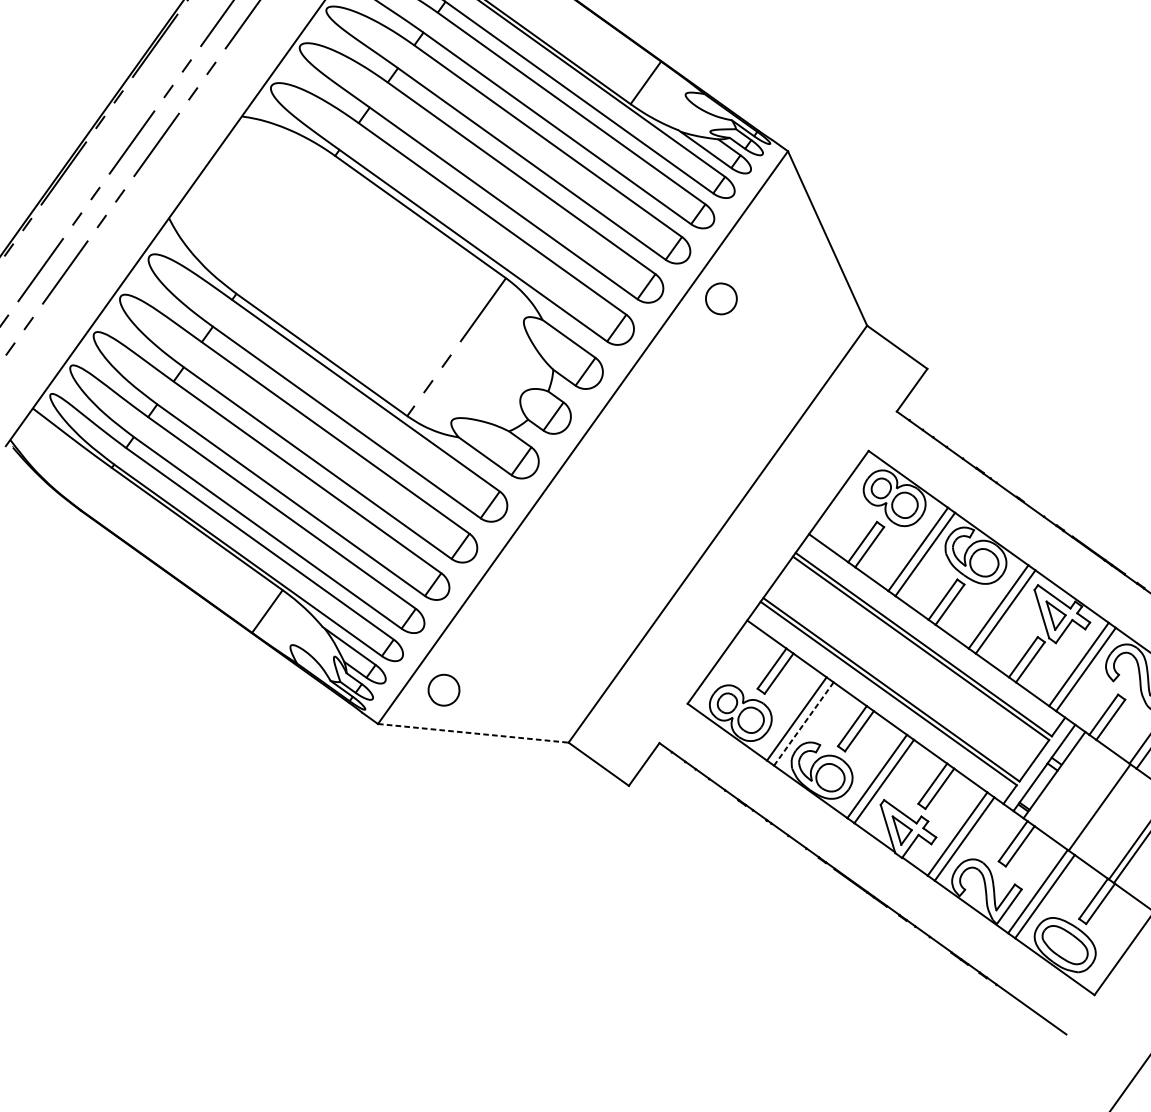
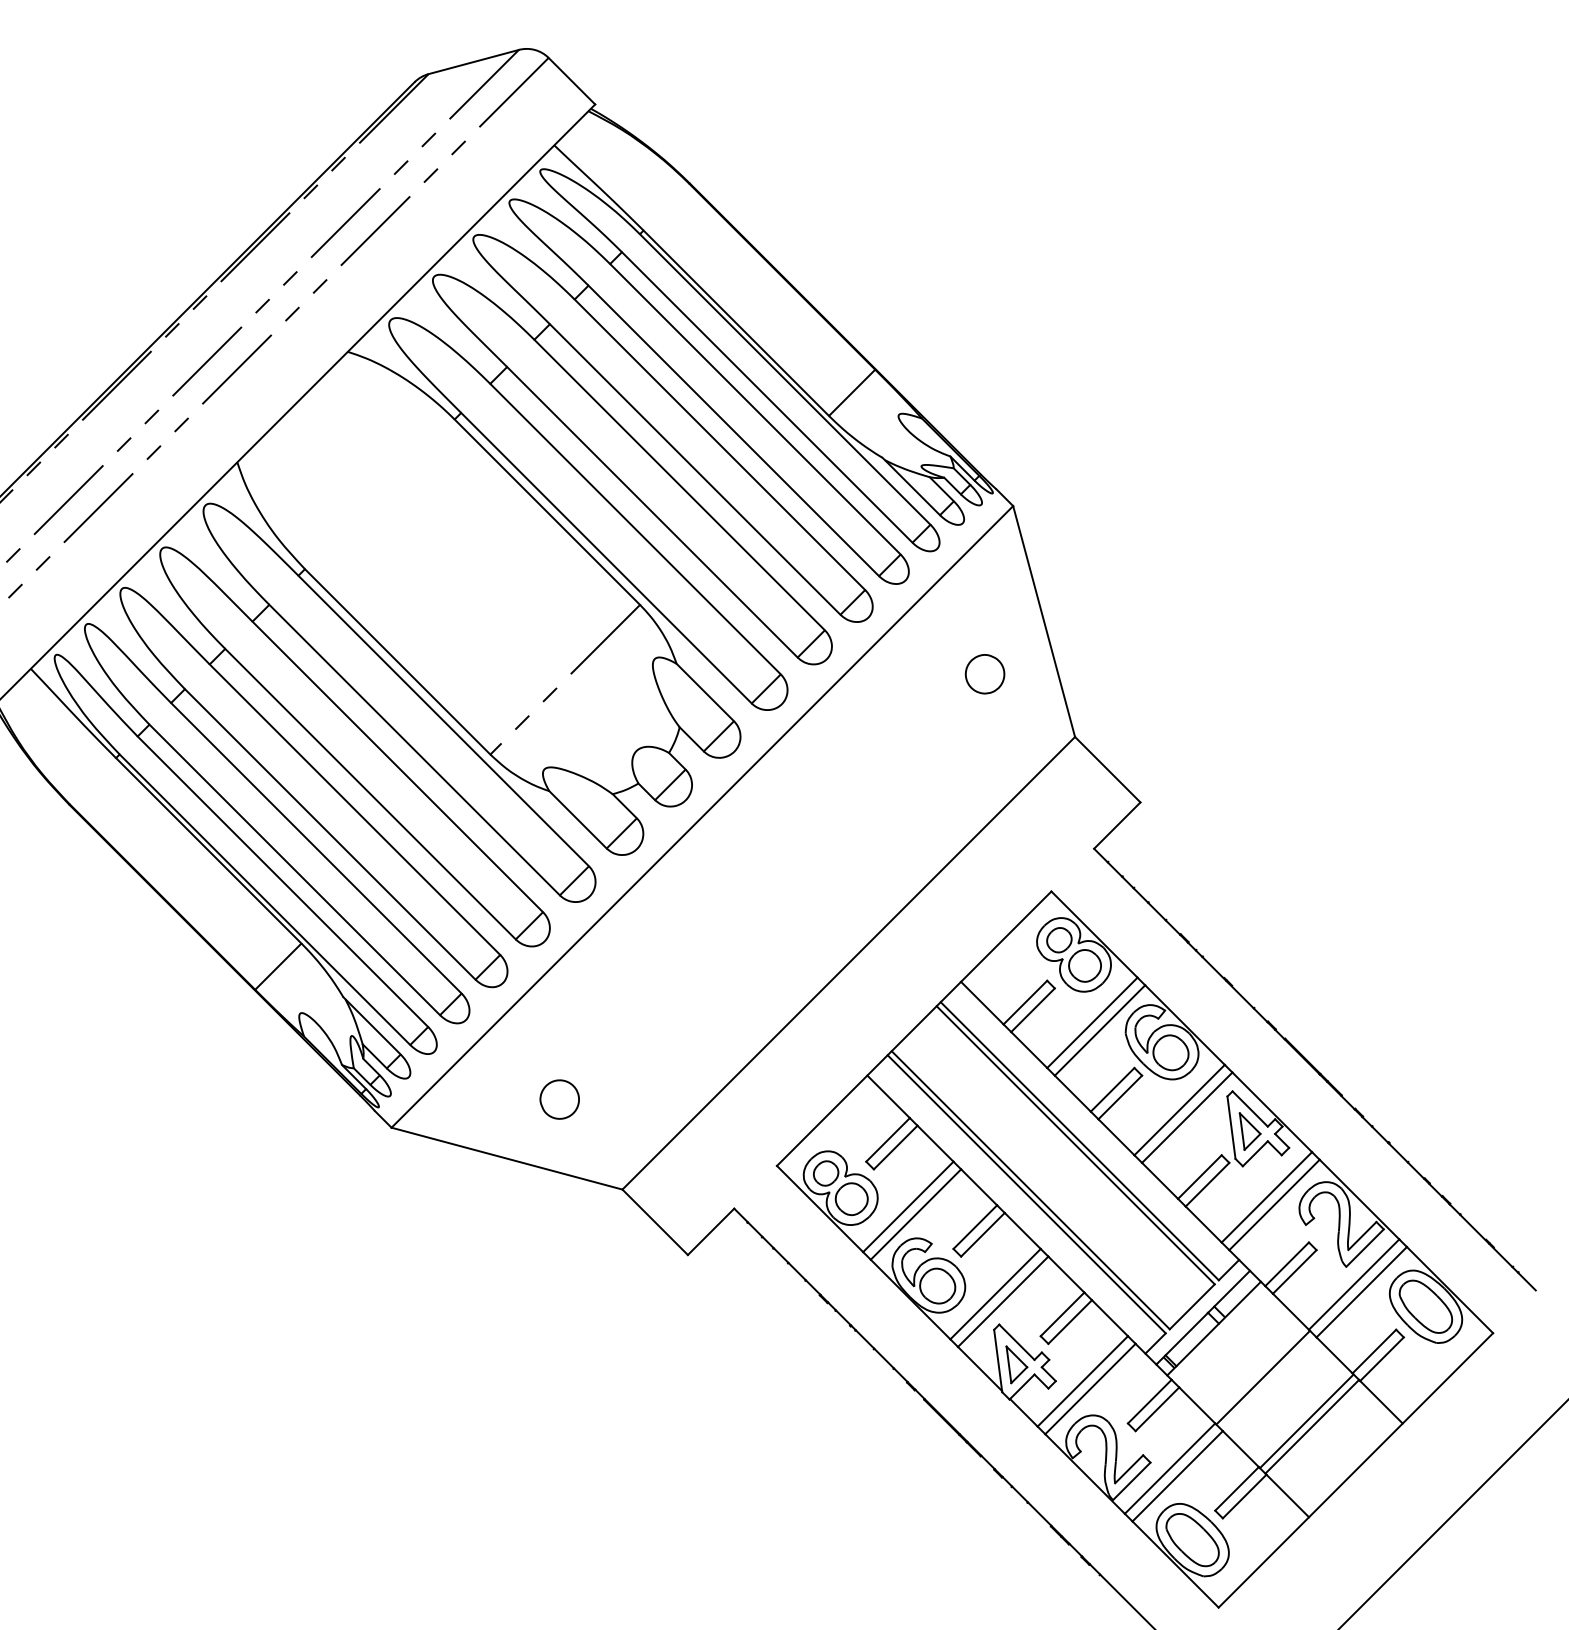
part: (720, 299) -> (984, 674), moved
part: (443, 690) -> (559, 1099), moved
line: (803, 724) -> (915, 1214), dashed -> solid
line: (473, 733) -> (507, 1158), dashed -> solid

